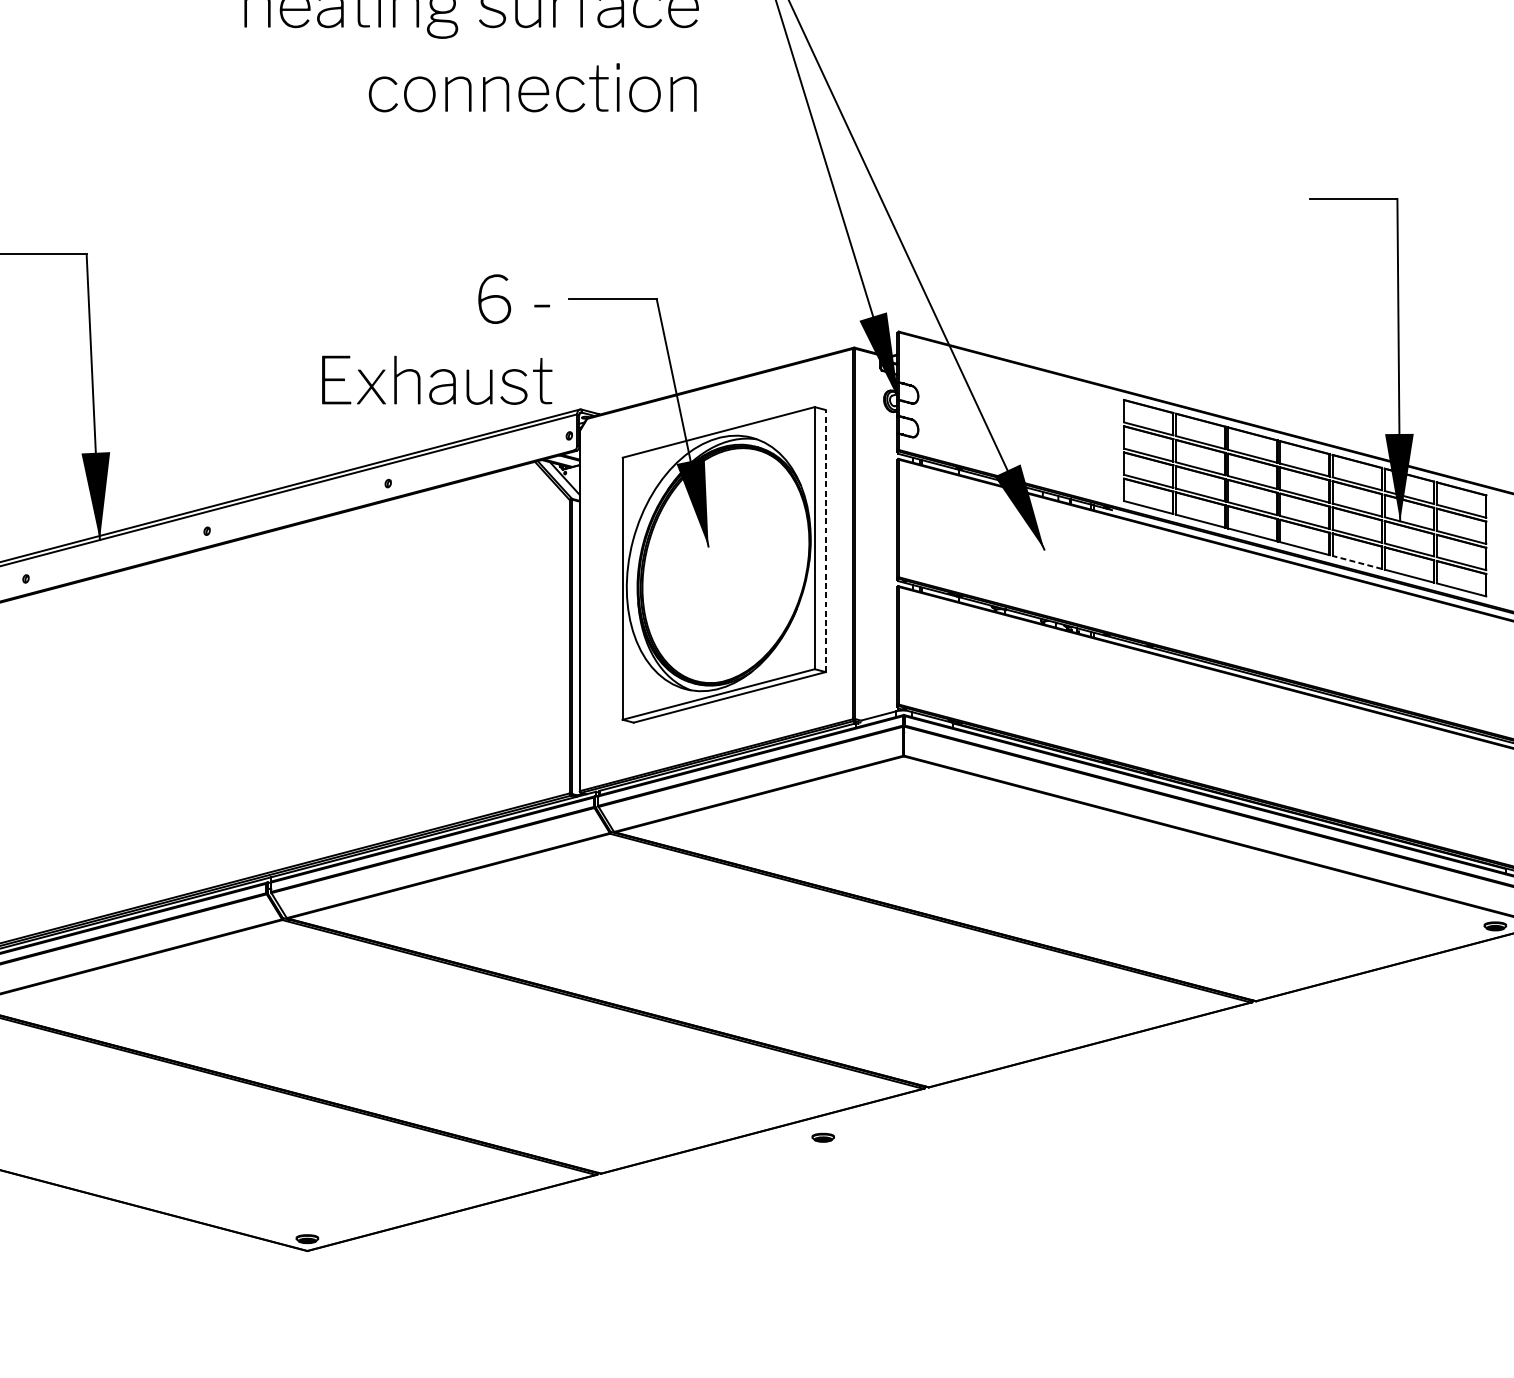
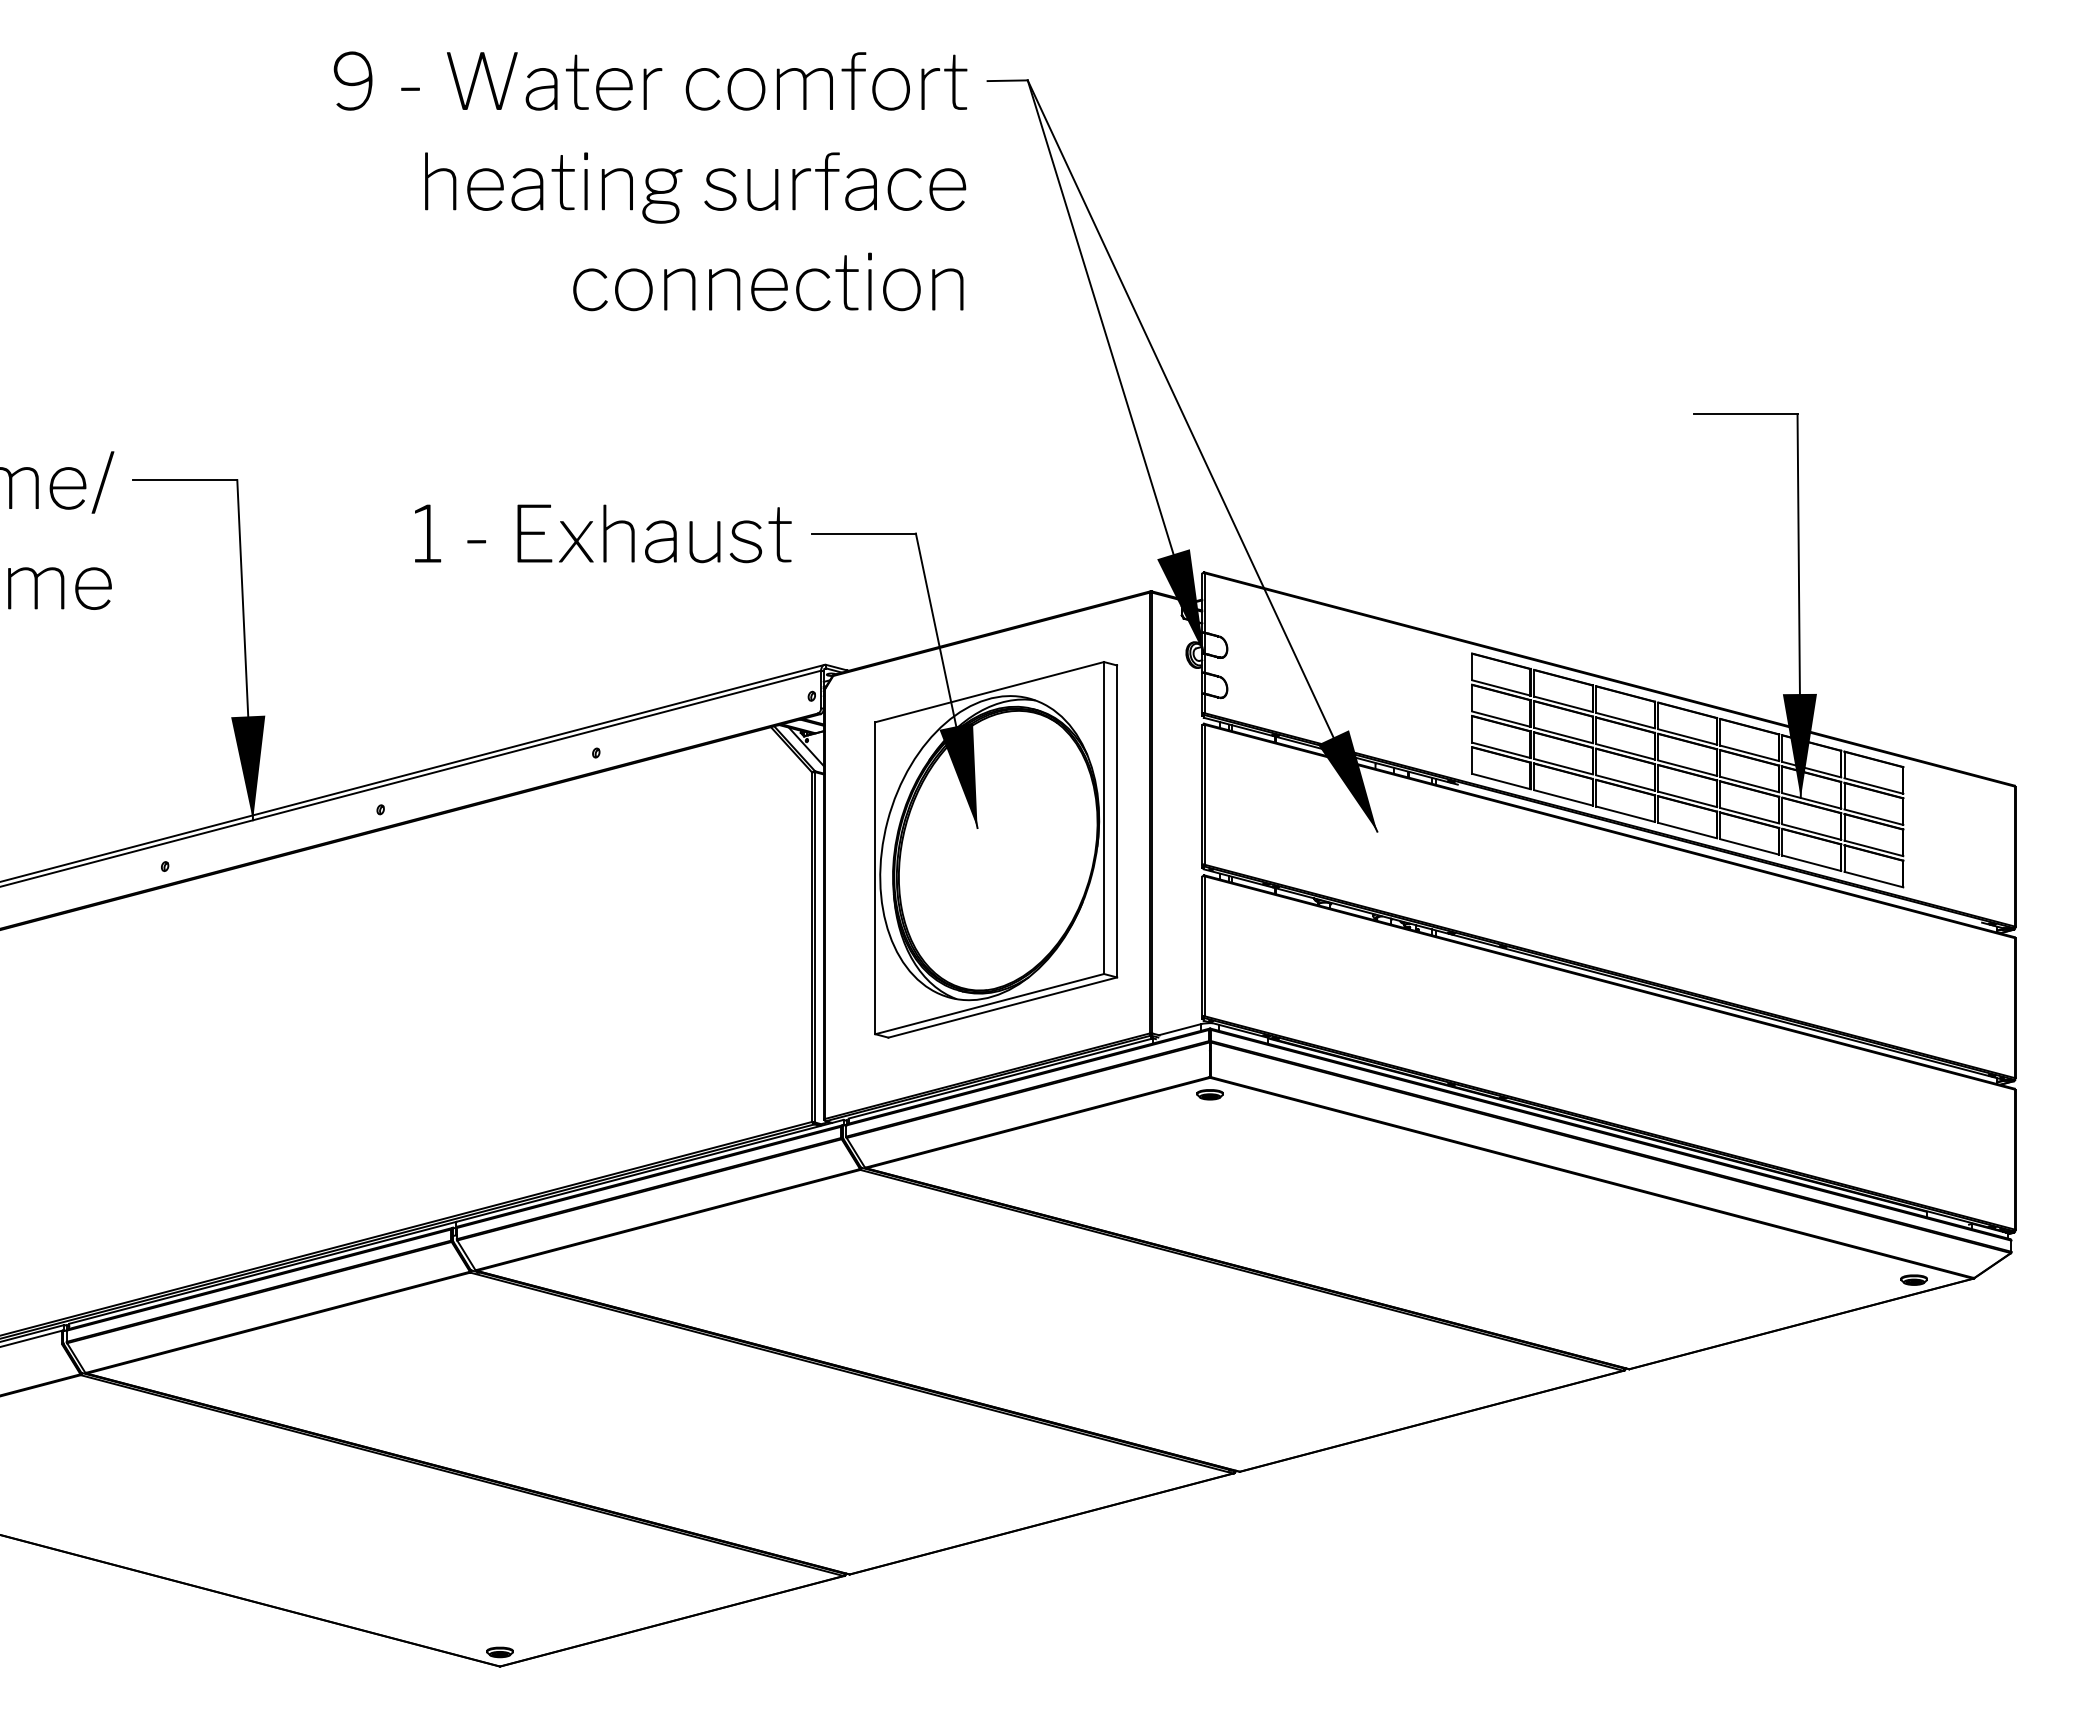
text: (394, 339) -> (603, 581), 6 -> 1
line: (826, 541) -> (1117, 821), dashed -> solid
line: (1357, 562) -> (1749, 846), dashed -> solid
part: (822, 1137) -> (1209, 1094), moved

